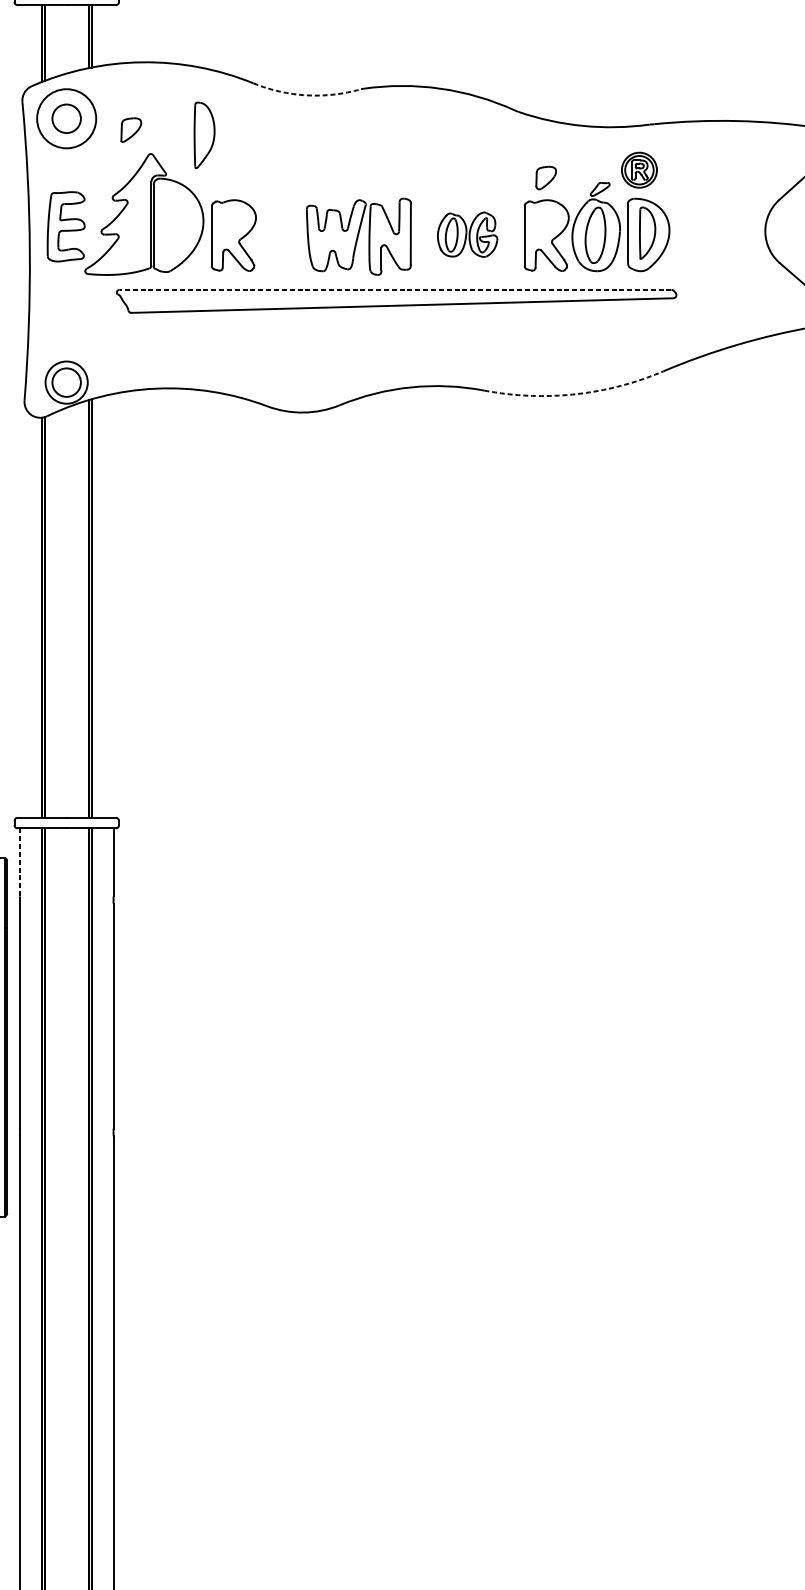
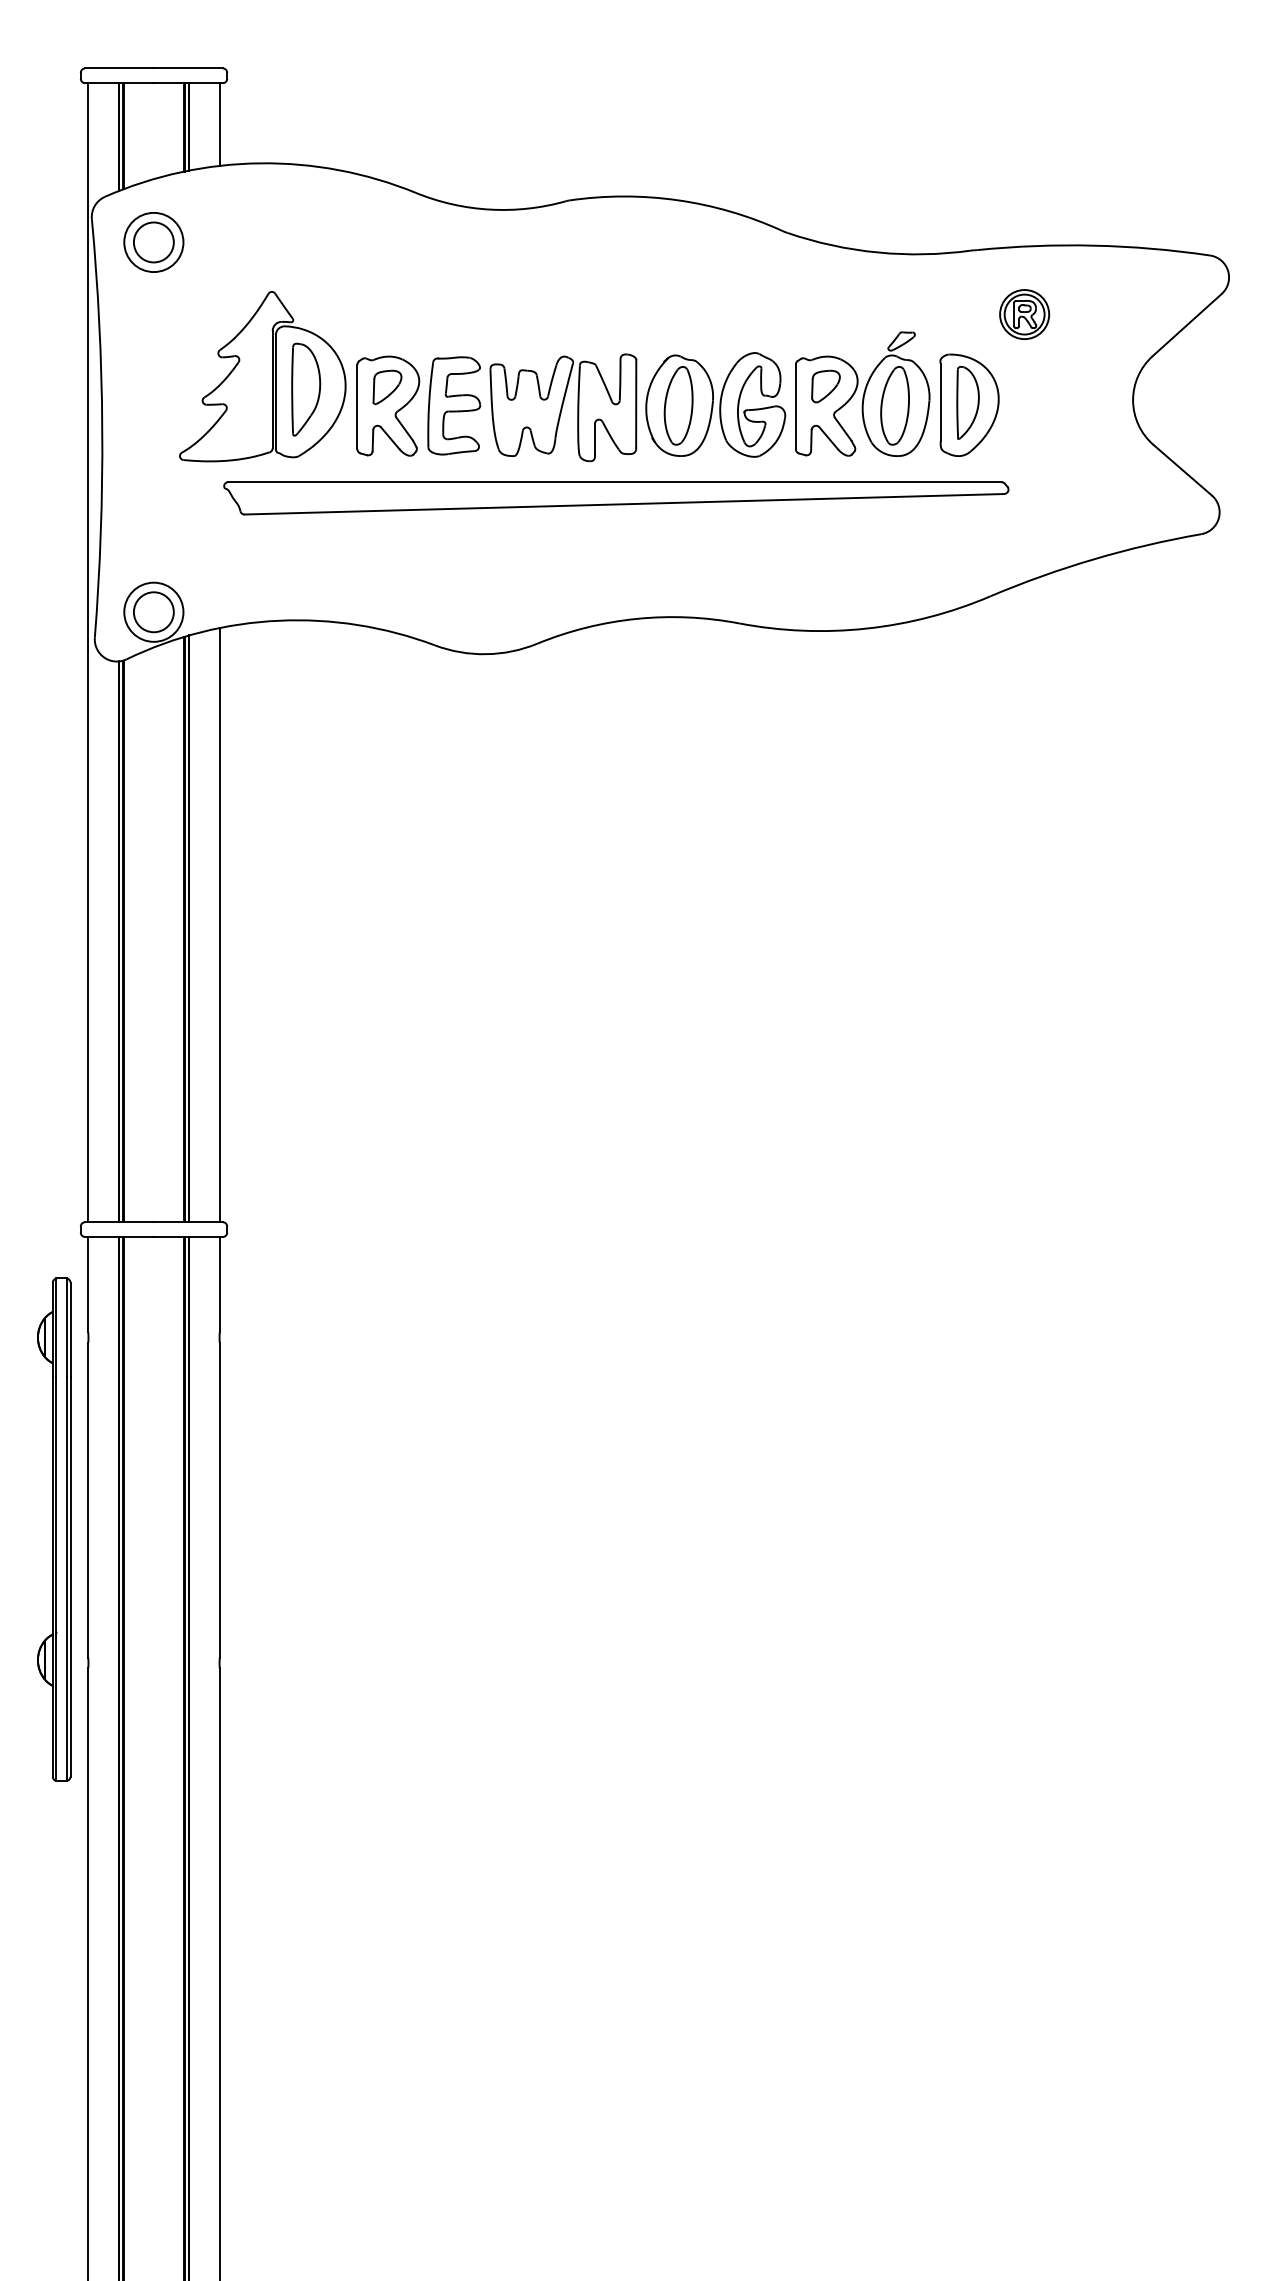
line: (113, 34) -> (219, 124), added
arc: (306, 95) -> (490, 209), dashed -> solid
circle: (66, 118) -> (153, 242), size x0.71
part: (131, 130) -> (387, 387), moved
part: (204, 135) -> (306, 389), moved
part: (639, 170) -> (1024, 314), moved
part: (545, 178) -> (825, 386), moved
part: (66, 226) -> (454, 405), moved
part: (467, 234) -> (715, 404), size x1.67
line: (395, 290) -> (614, 482), dashed -> solid
arc: (575, 394) -> (866, 628), dashed -> solid
line: (20, 411) -> (88, 652), added
line: (113, 606) -> (219, 925), added
line: (20, 862) -> (88, 1284), dashed -> solid

